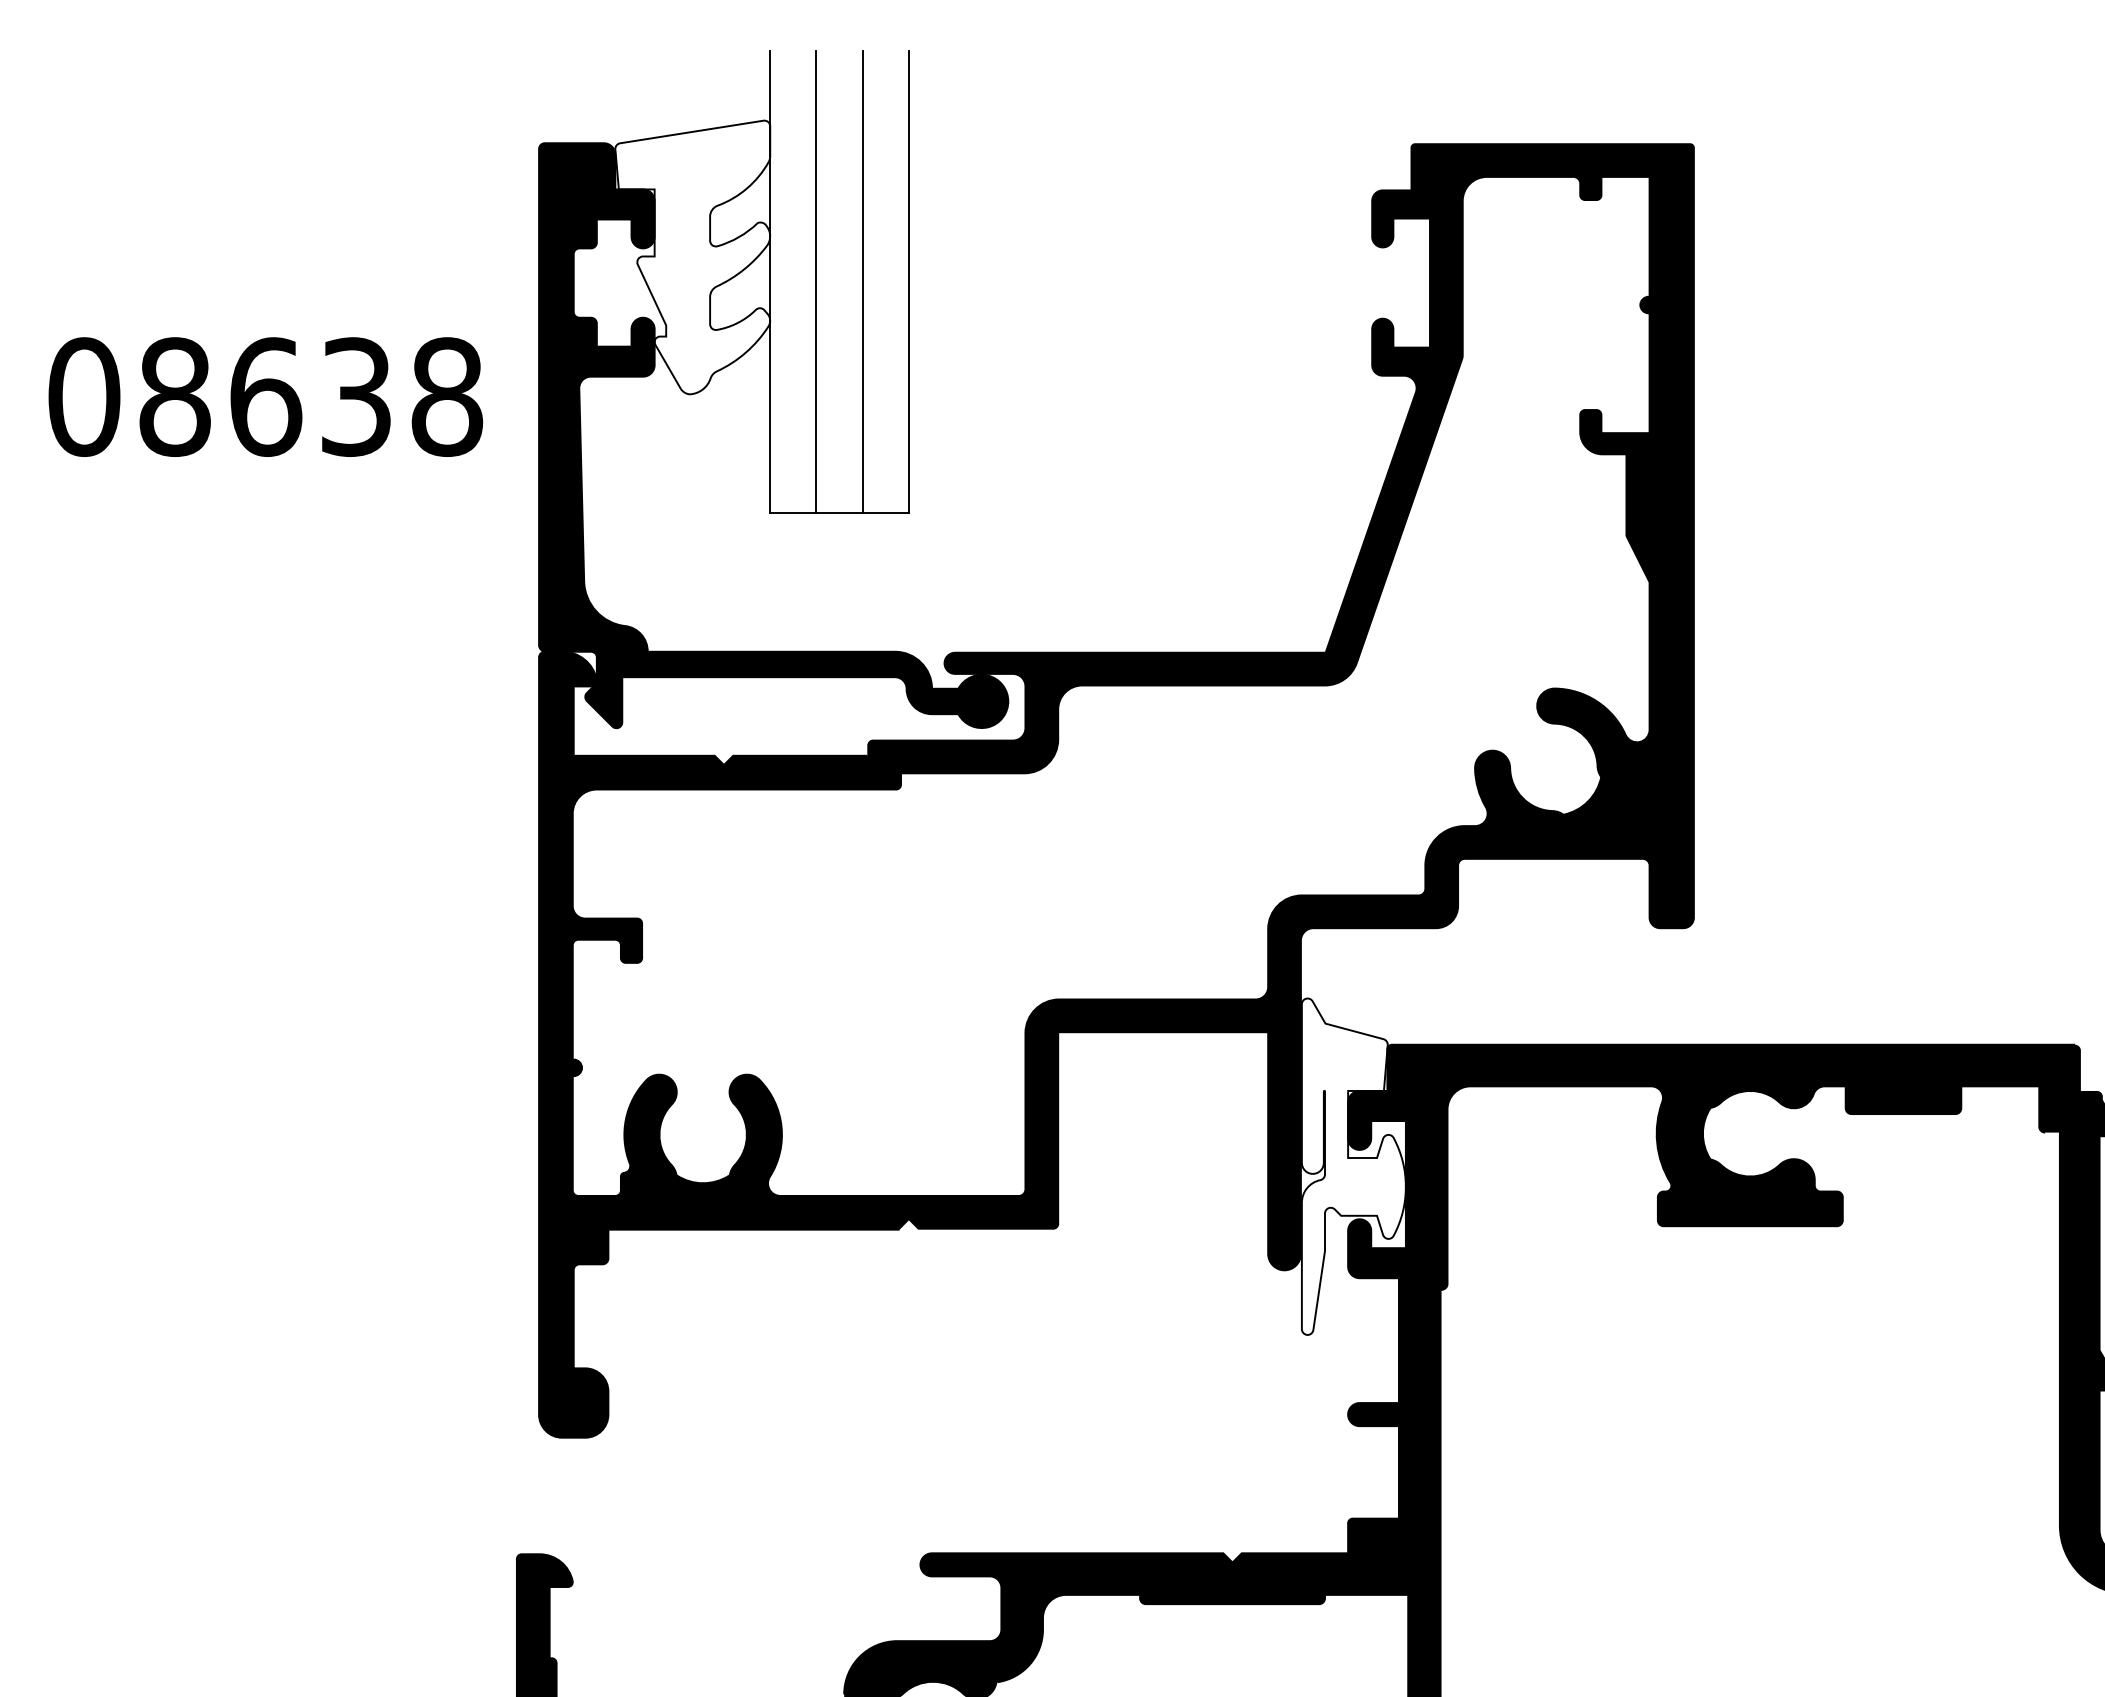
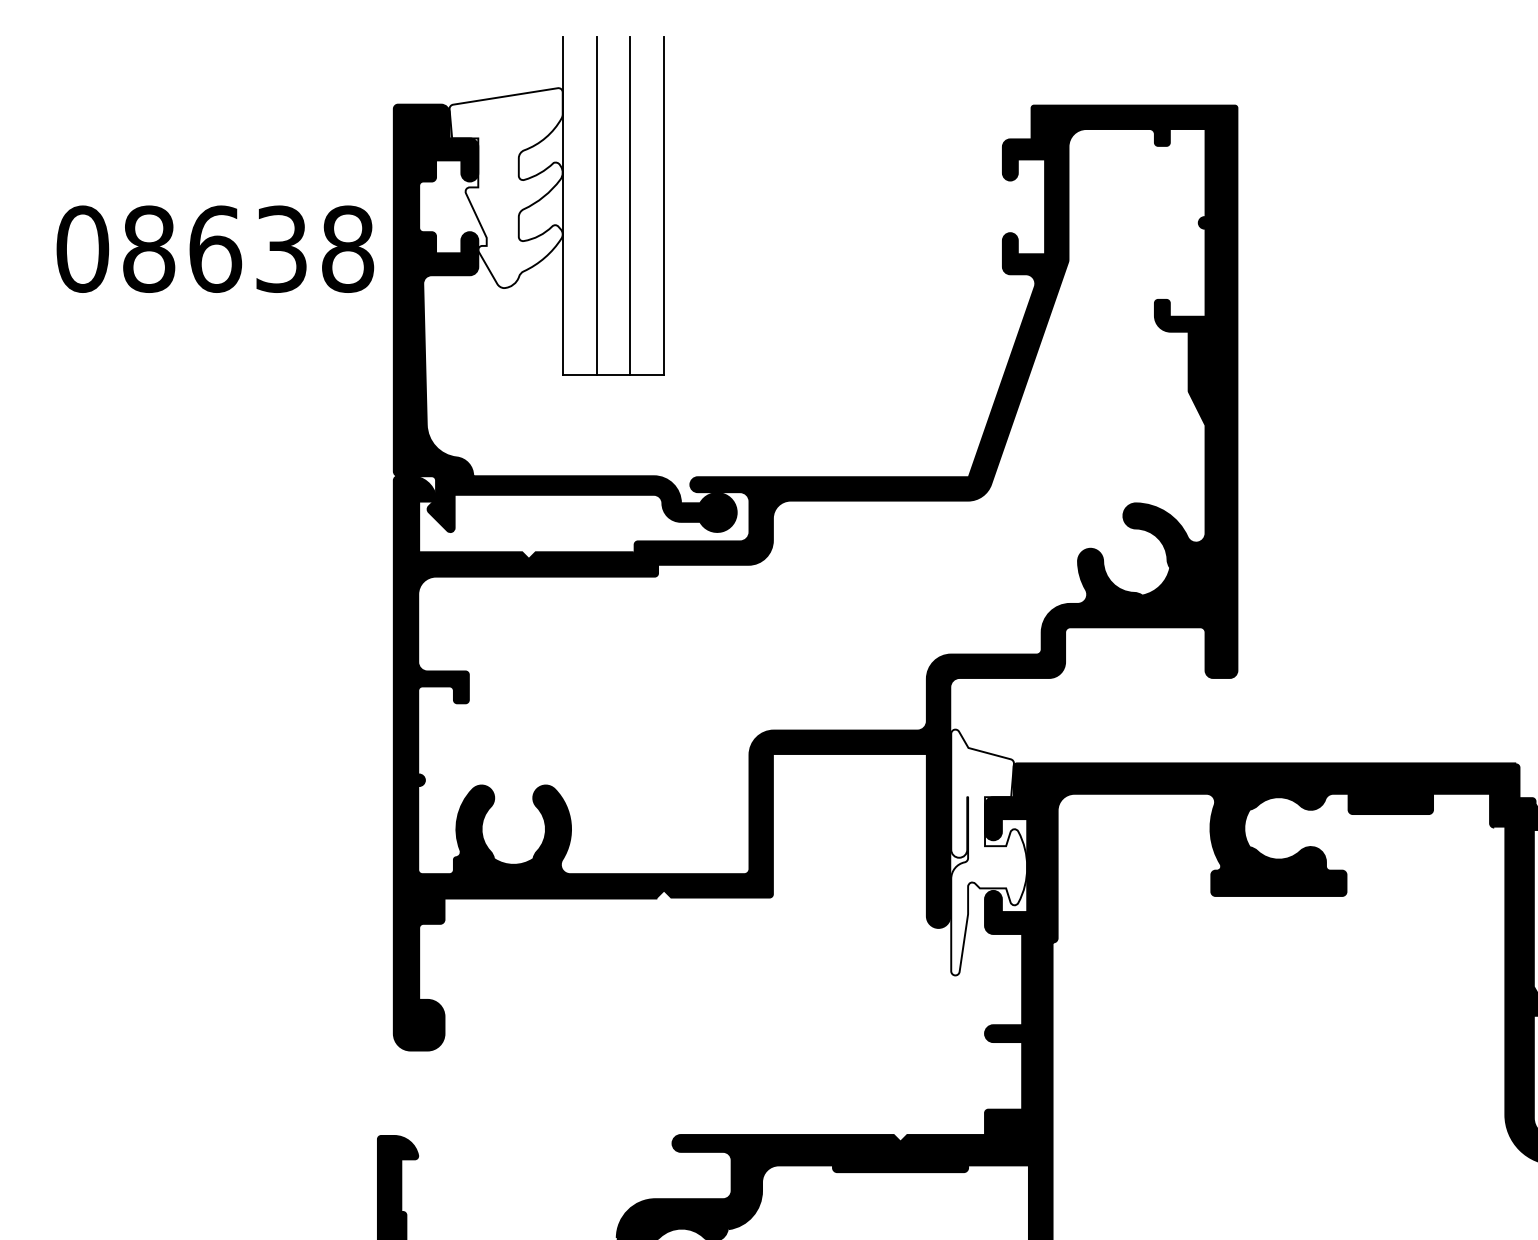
text: (265, 396) -> (215, 248), moved

